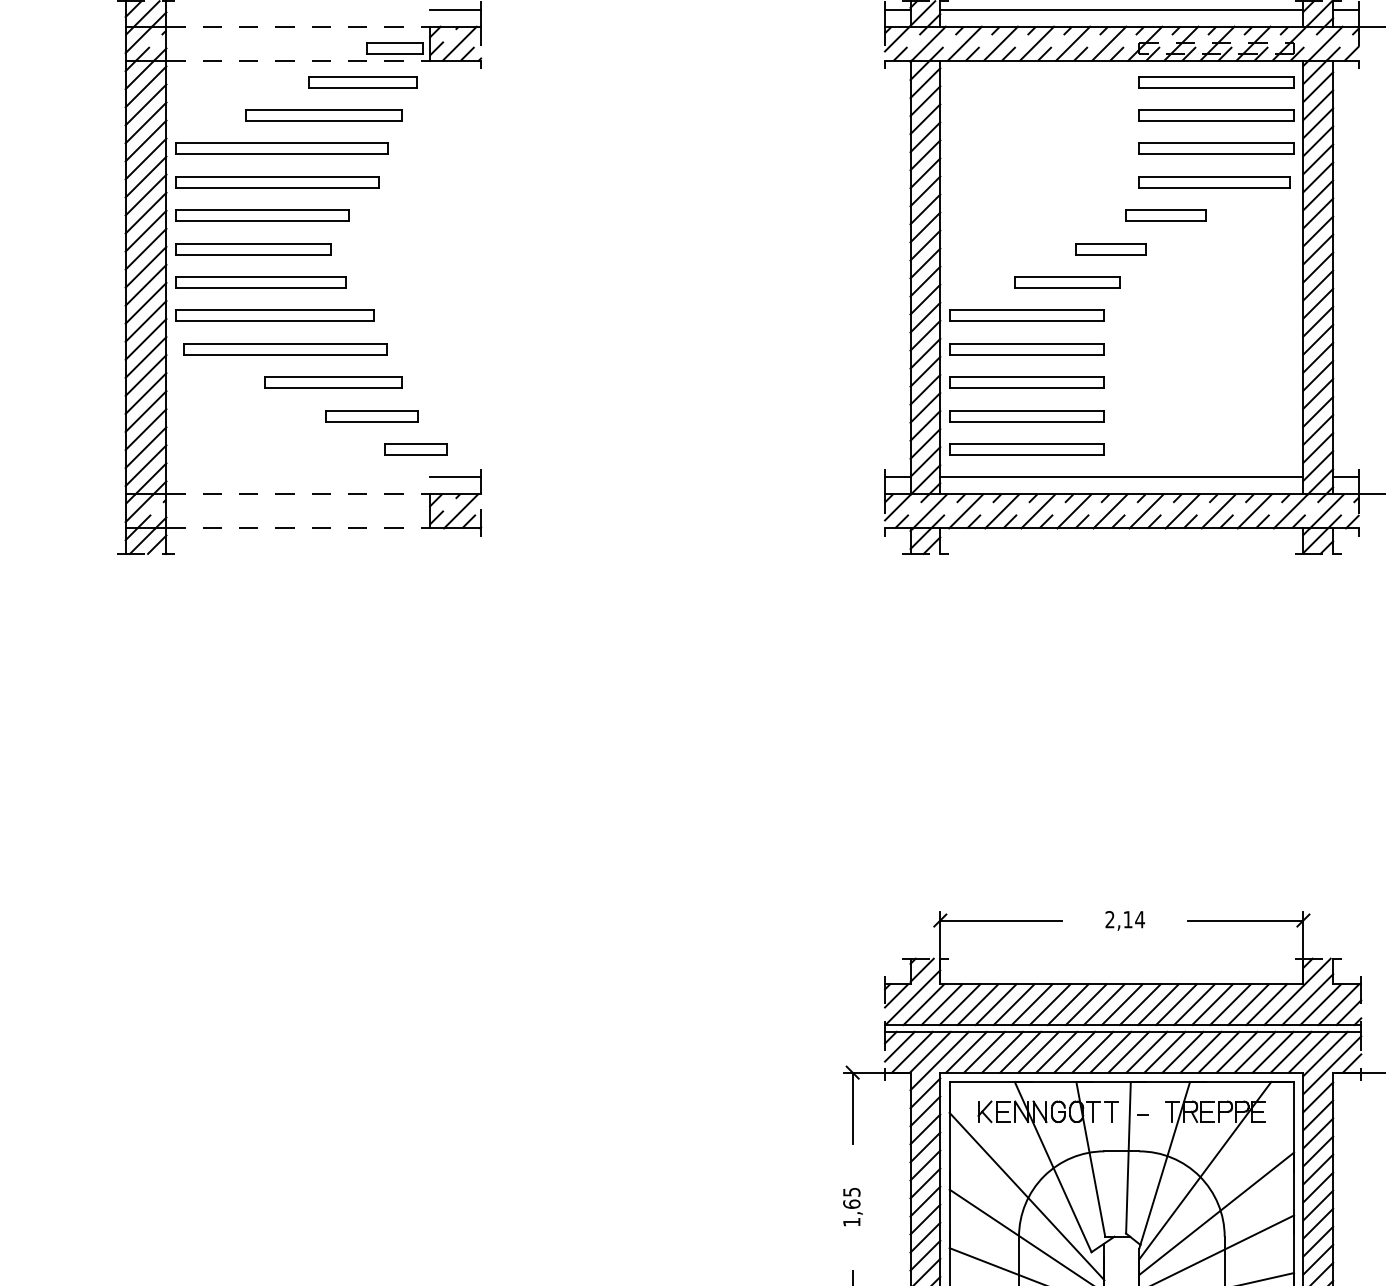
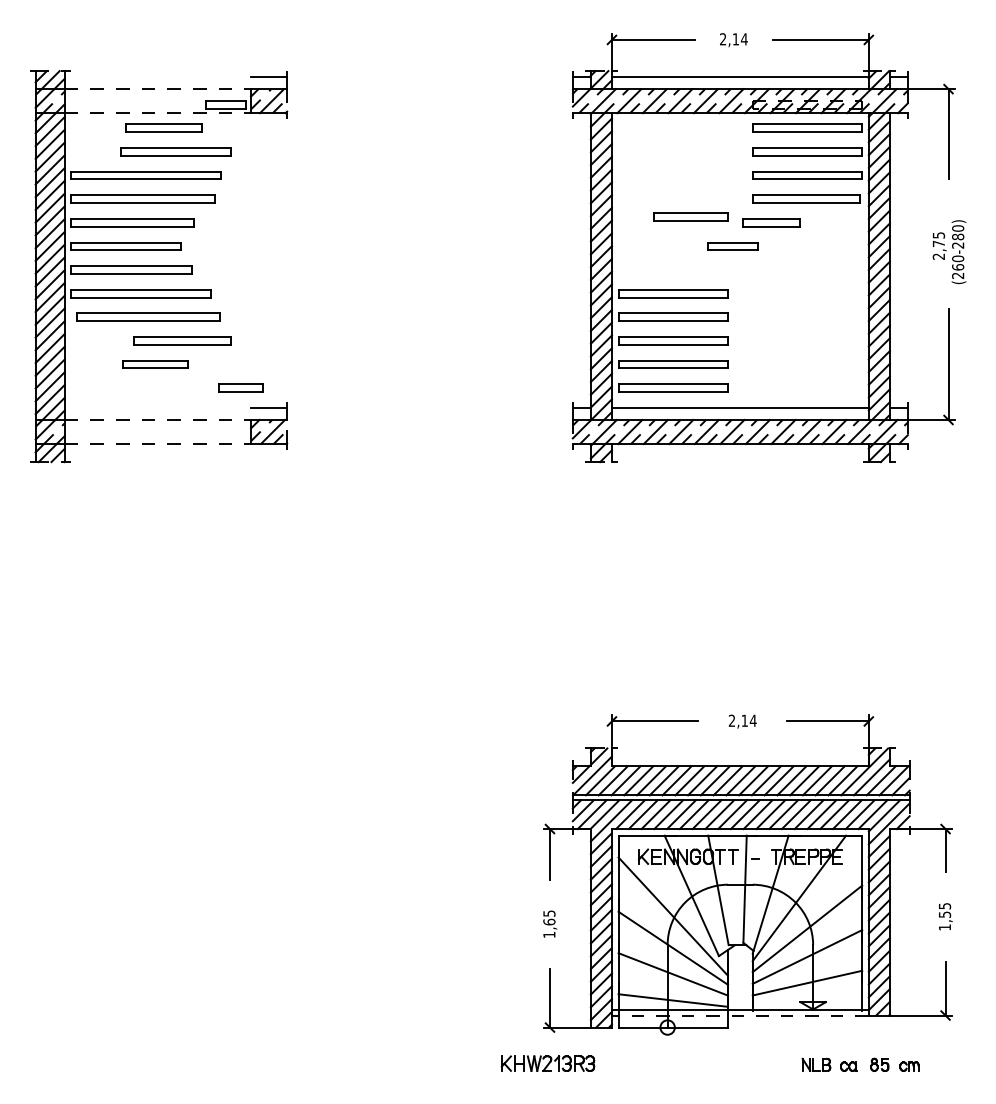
part: (362, 80) -> (163, 127), moved
part: (1066, 281) -> (690, 216), moved
part: (371, 415) -> (155, 364), moved

